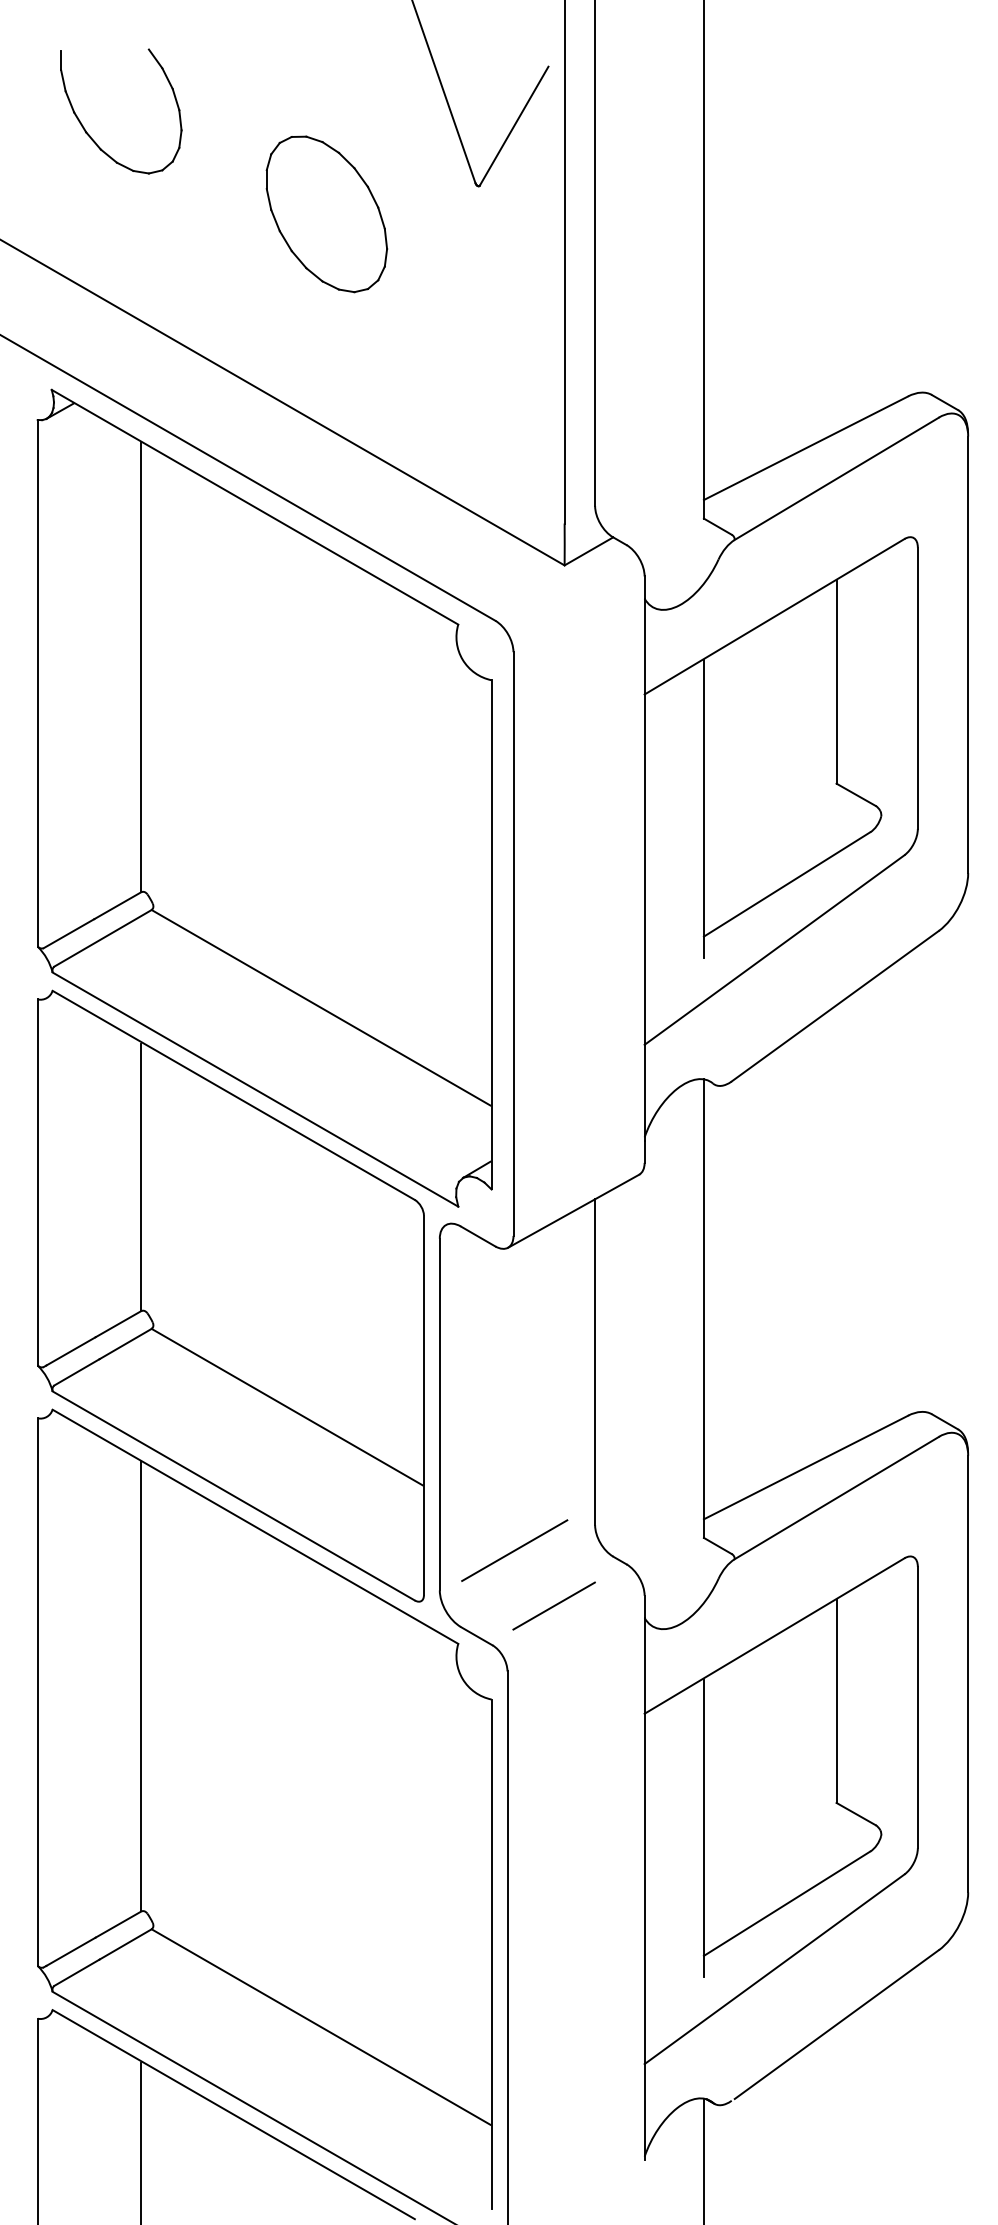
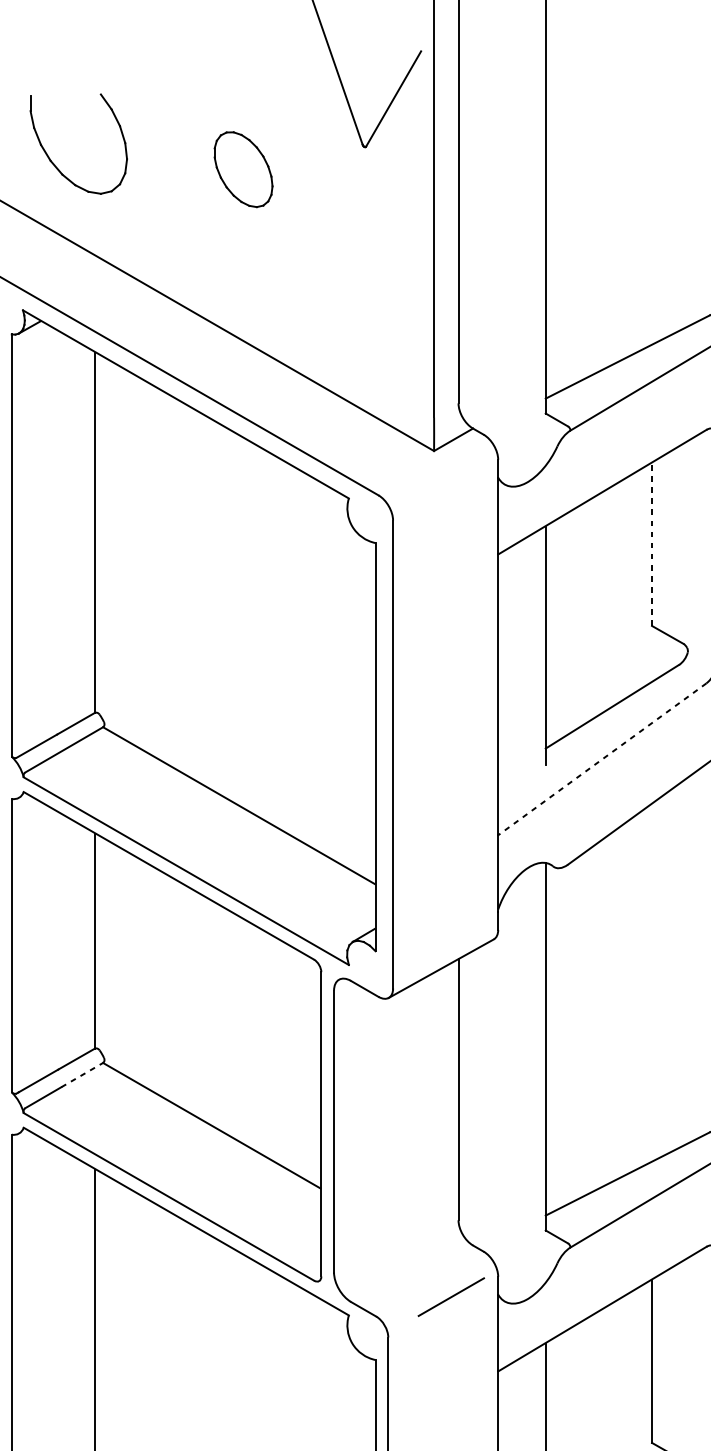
part: (90, 135) -> (54, 163), moved
part: (326, 214) -> (243, 169), size x0.6
line: (836, 681) -> (651, 544), solid -> dashed
line: (774, 950) -> (602, 759), solid -> dashed
line: (126, 1343) -> (82, 1074), solid -> dashed
line: (514, 1550) -> (393, 1240), removed
line: (553, 1605) -> (450, 1296), moved

